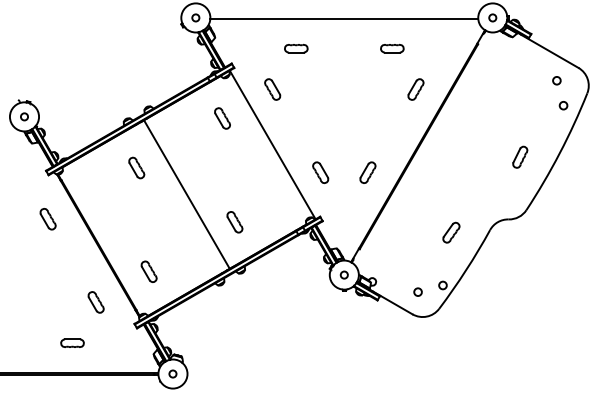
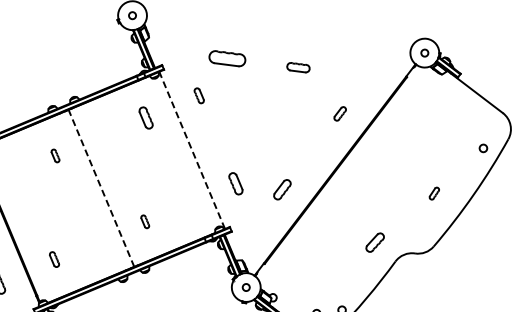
line: (344, 18) -> (278, 34), removed
part: (296, 48) -> (227, 58), size x1.6
part: (392, 48) -> (298, 67), moved
circle: (556, 80) -> (479, 122), removed
part: (272, 89) -> (198, 95), size x0.7
part: (415, 89) -> (339, 113), size x0.7
line: (272, 145) -> (191, 150), solid -> dashed
part: (520, 156) -> (434, 192), size x0.6
part: (136, 167) -> (55, 155), size x0.6
line: (186, 194) -> (101, 188), solid -> dashed
part: (234, 222) -> (144, 221), size x0.6
part: (451, 232) -> (375, 242), moved
part: (148, 271) -> (53, 259), size x0.7

